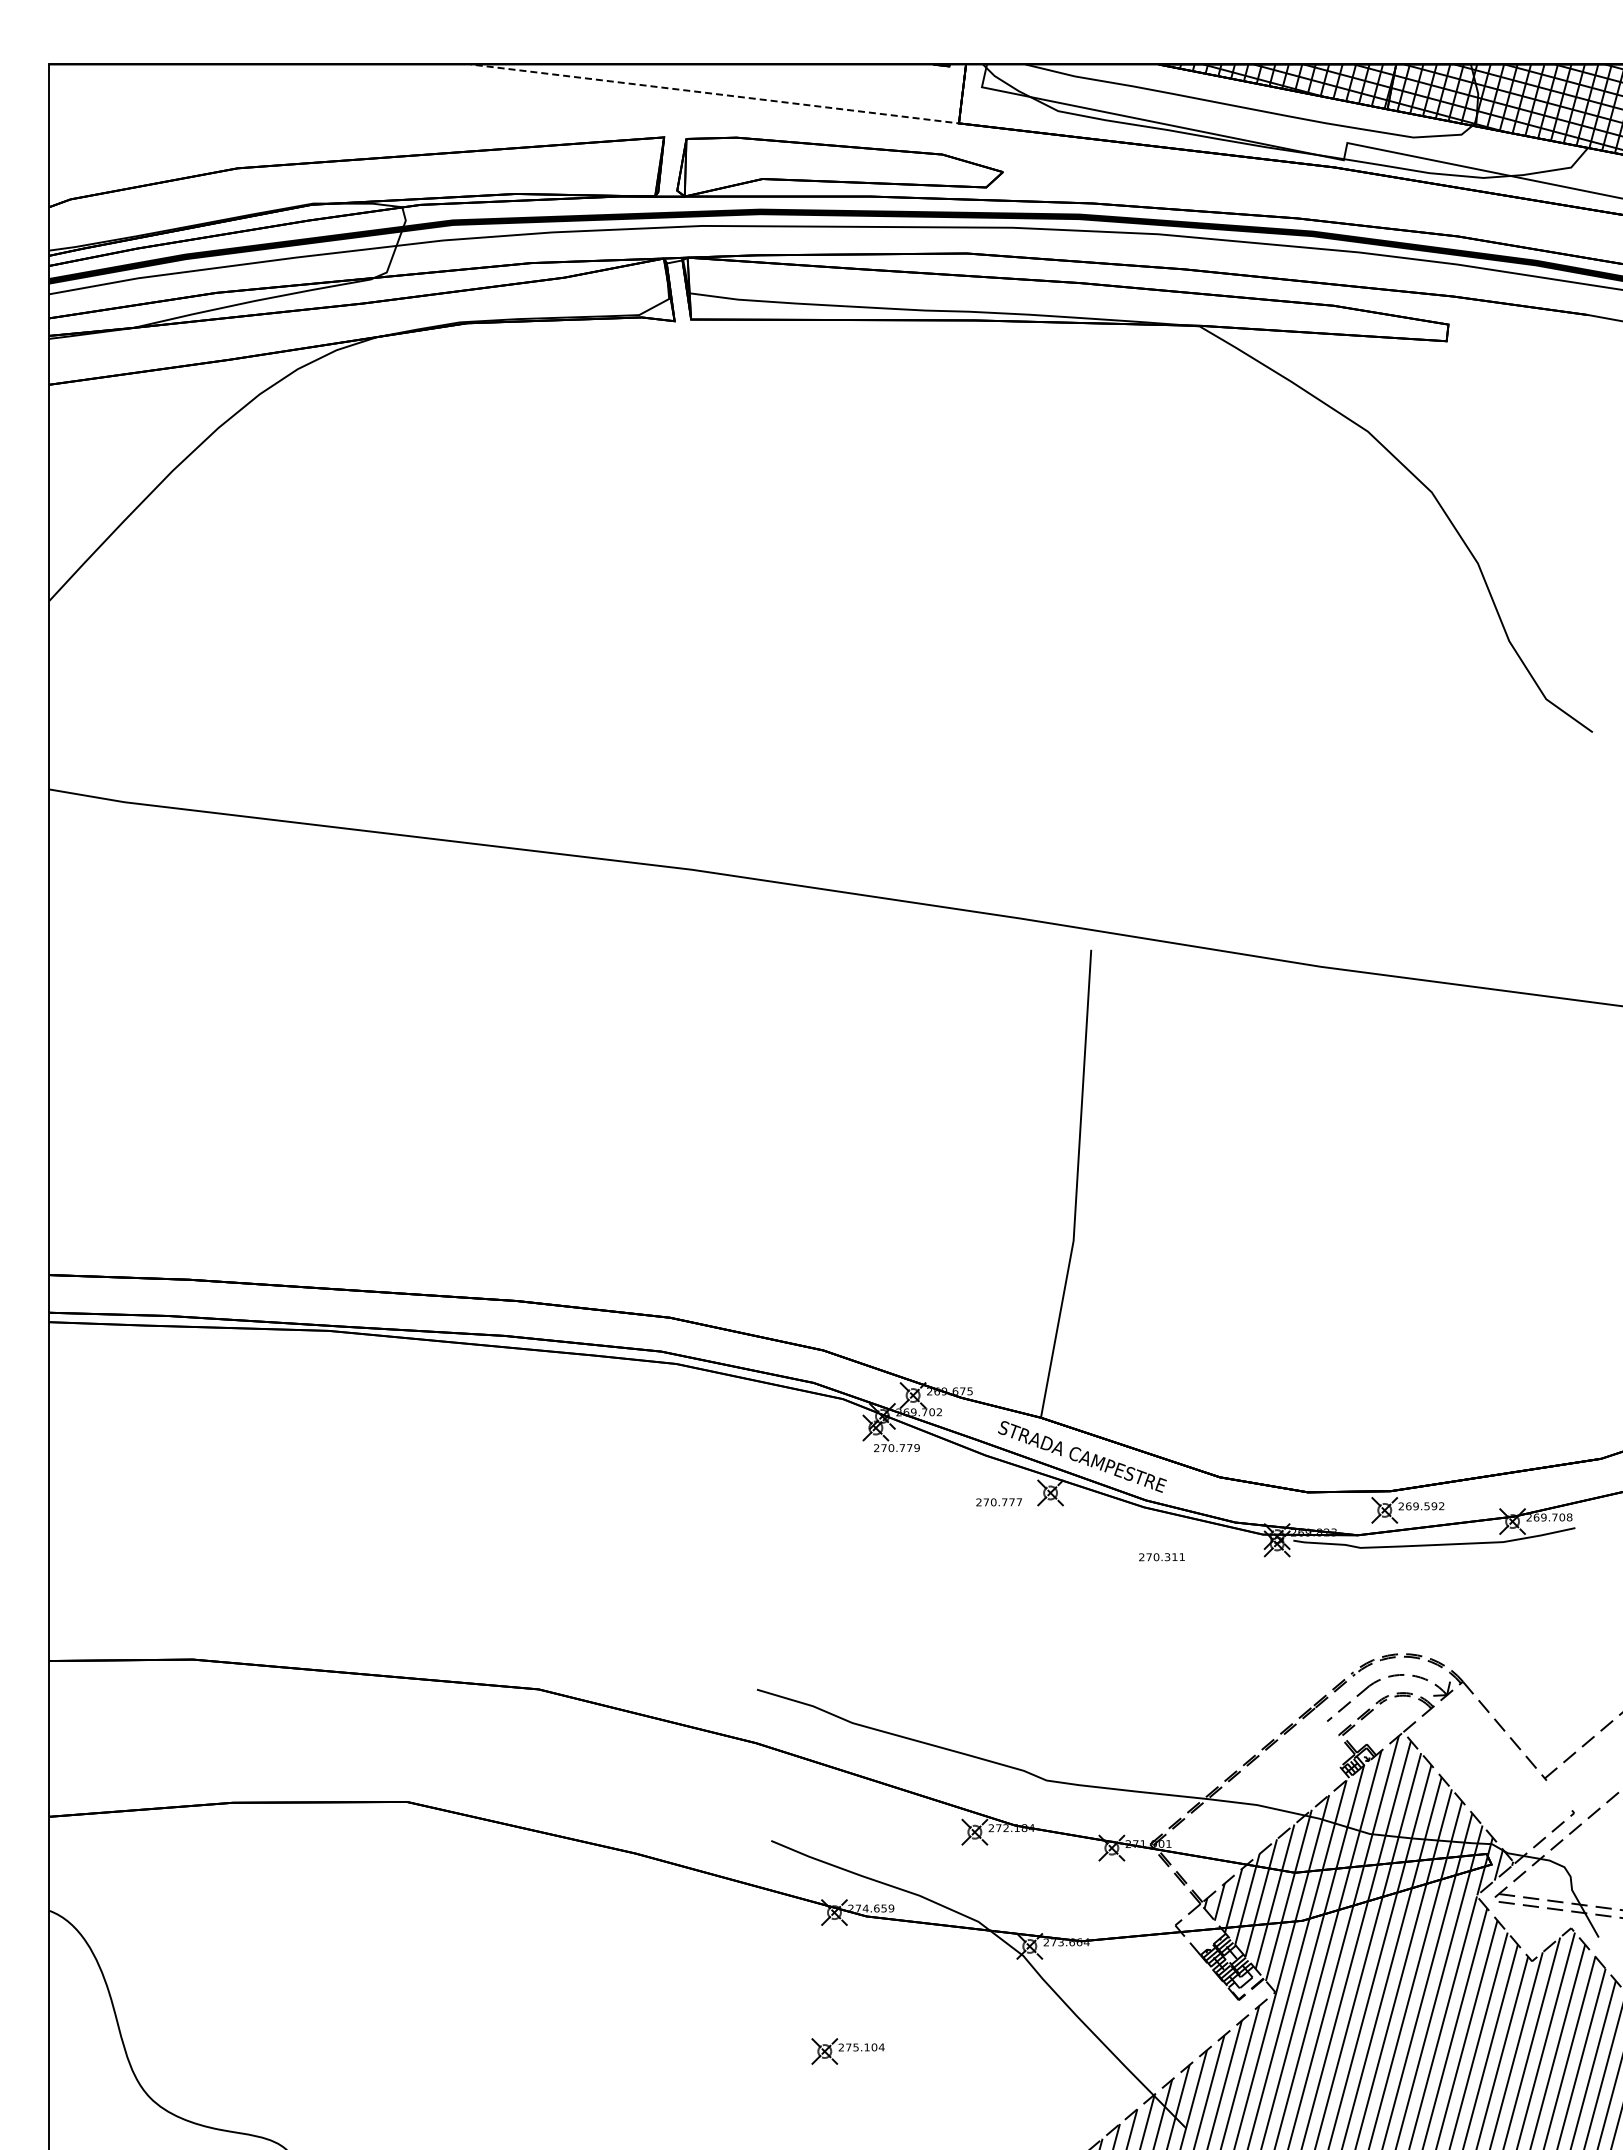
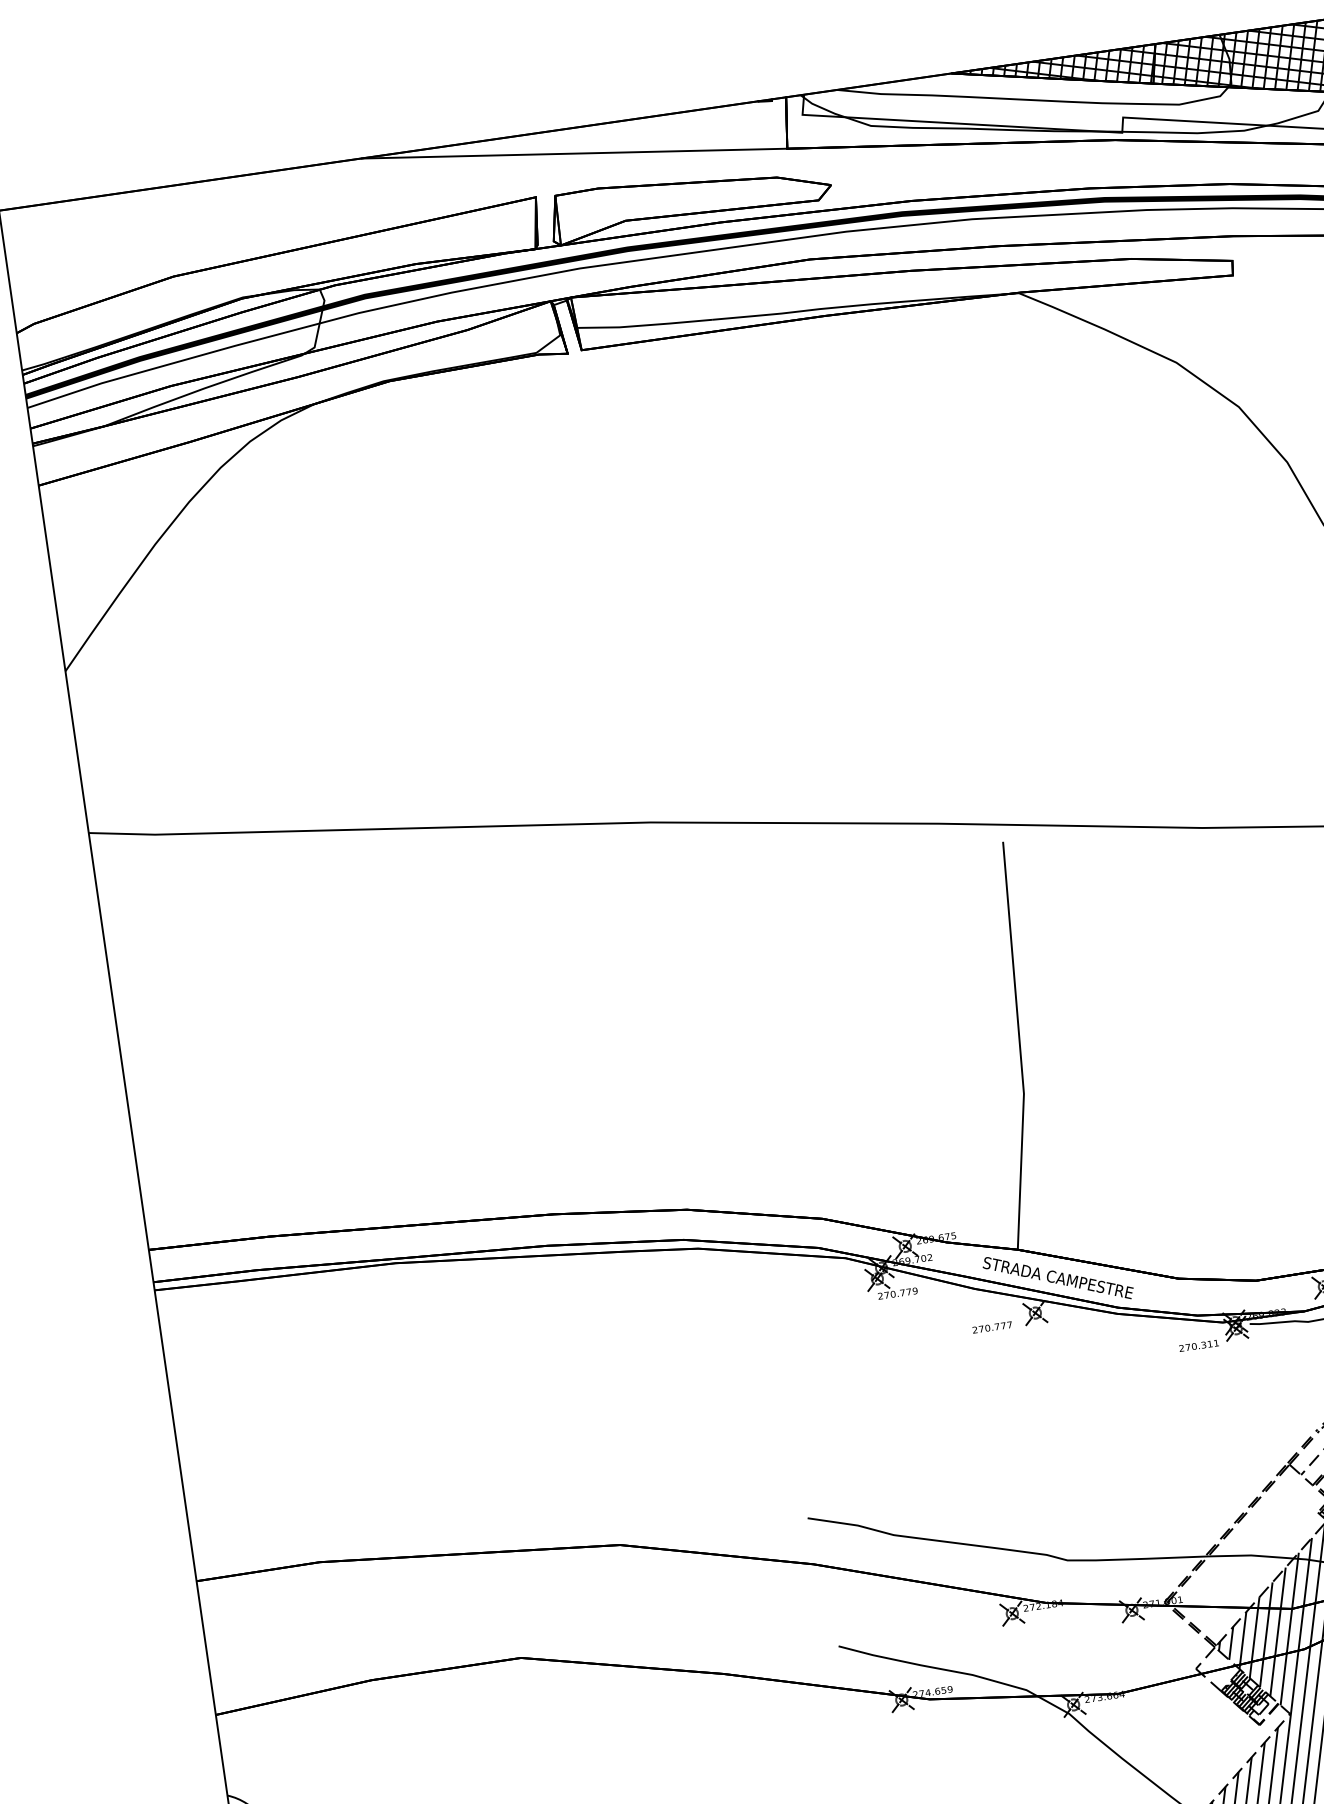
line: (744, 97) -> (599, 153), dashed -> solid
text: (1161, 1557) -> (1198, 1346), moved
line: (1326, 1721) -> (1300, 1475), added

